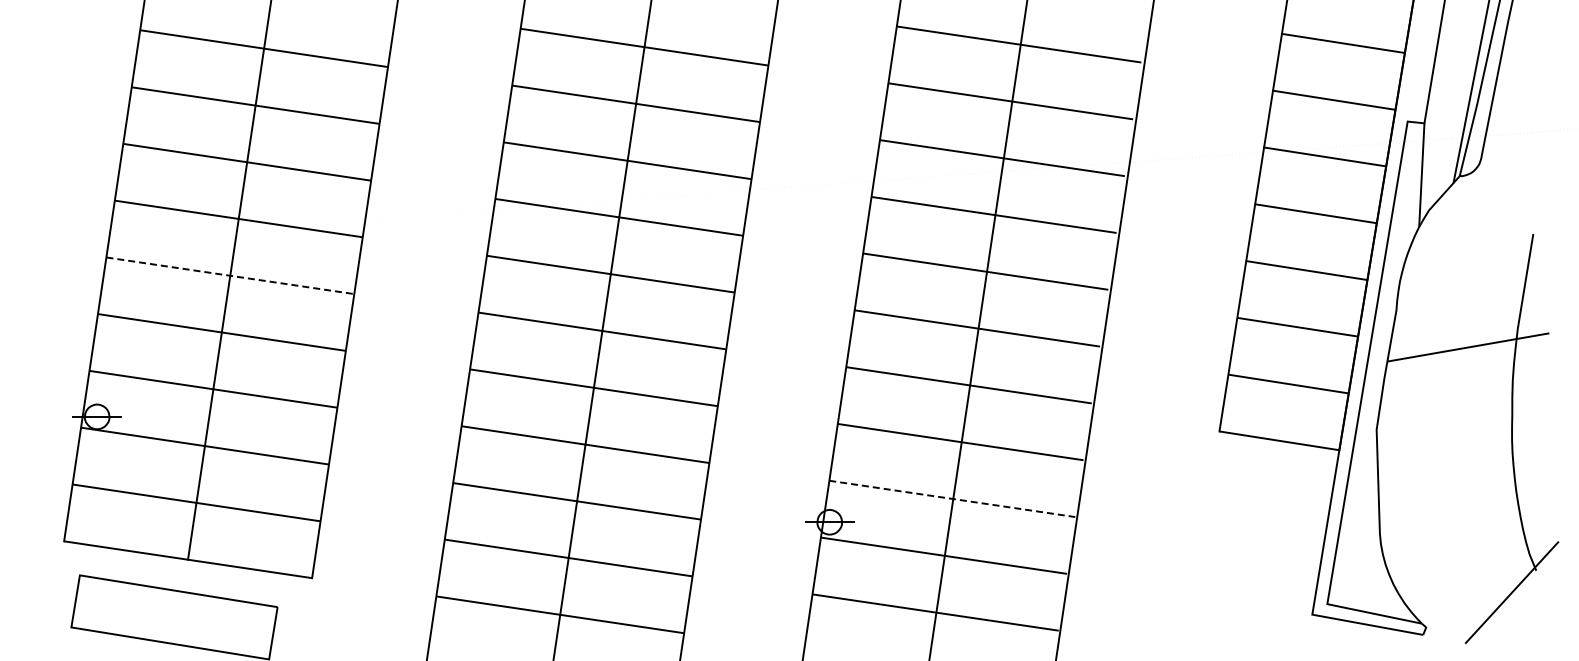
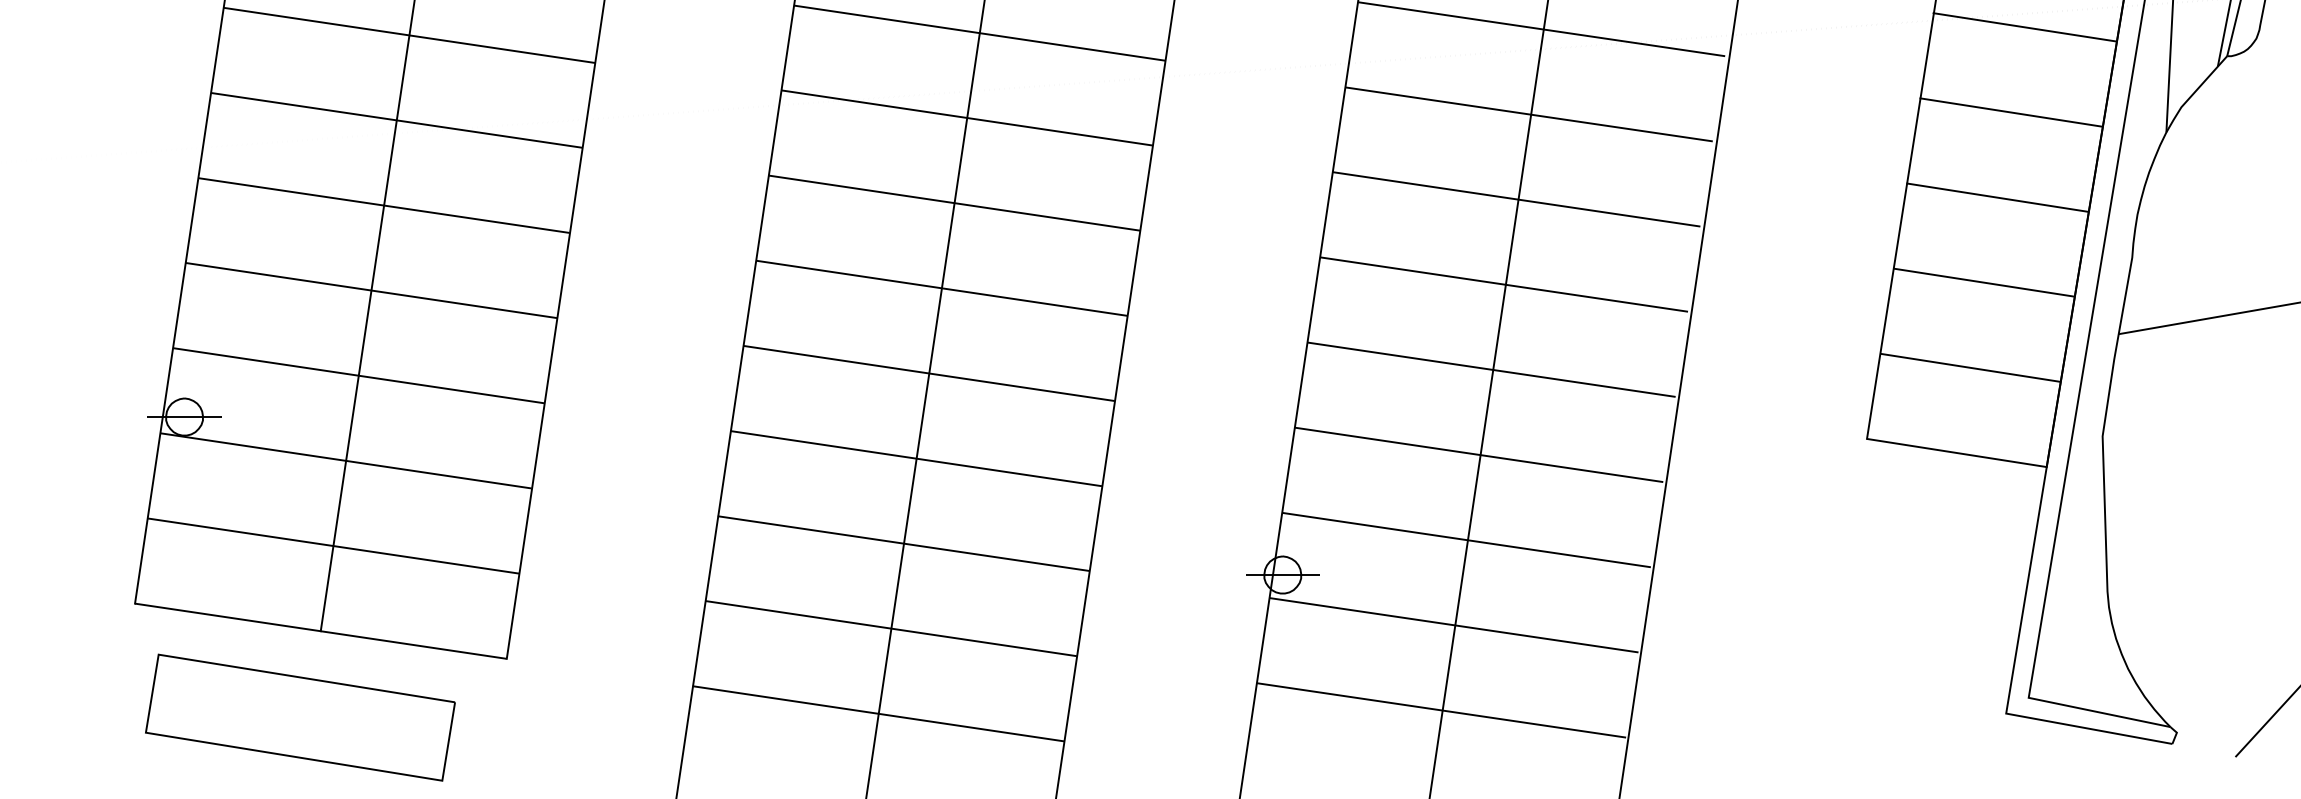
line: (230, 275) -> (384, 205), dashed -> solid
line: (952, 498) -> (1466, 539), dashed -> solid

